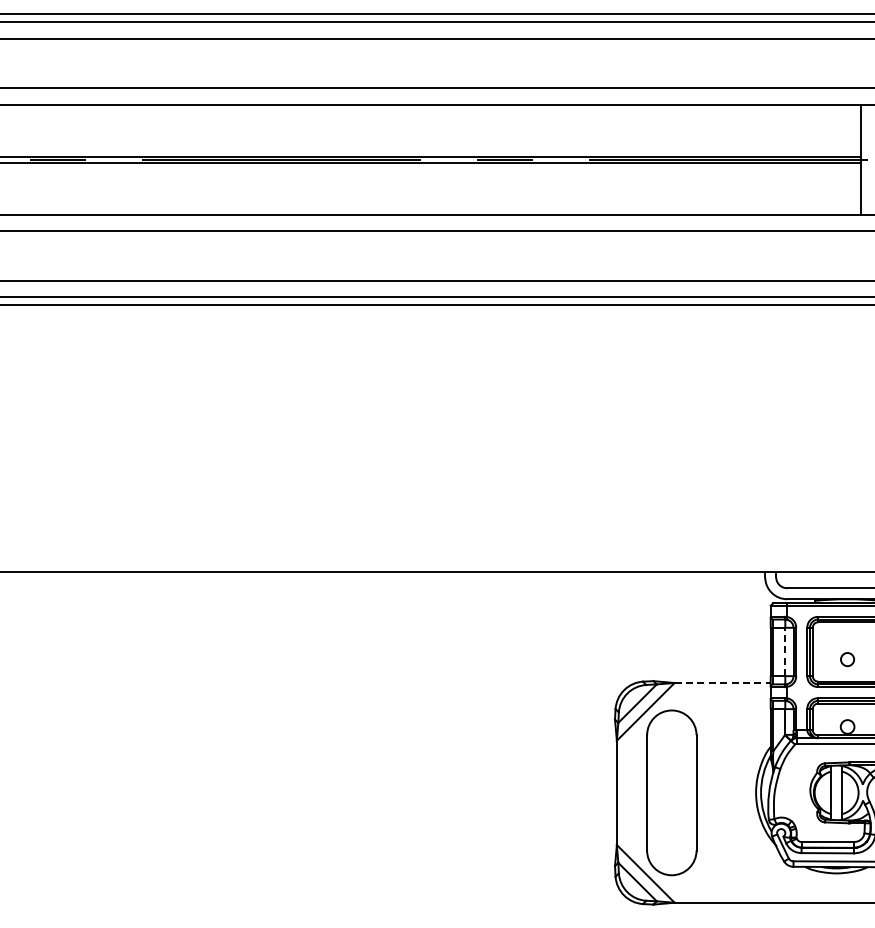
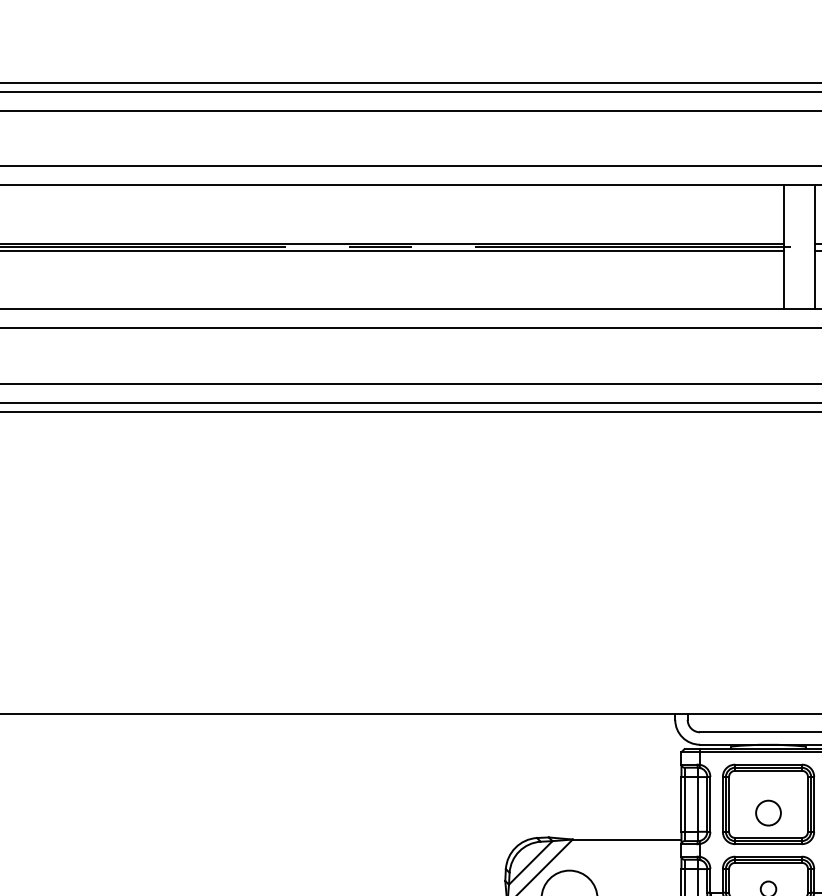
line: (785, 651) -> (698, 803), dashed -> solid
circle: (847, 659) -> (768, 812), size x1.67
line: (723, 683) -> (628, 840), dashed -> solid

